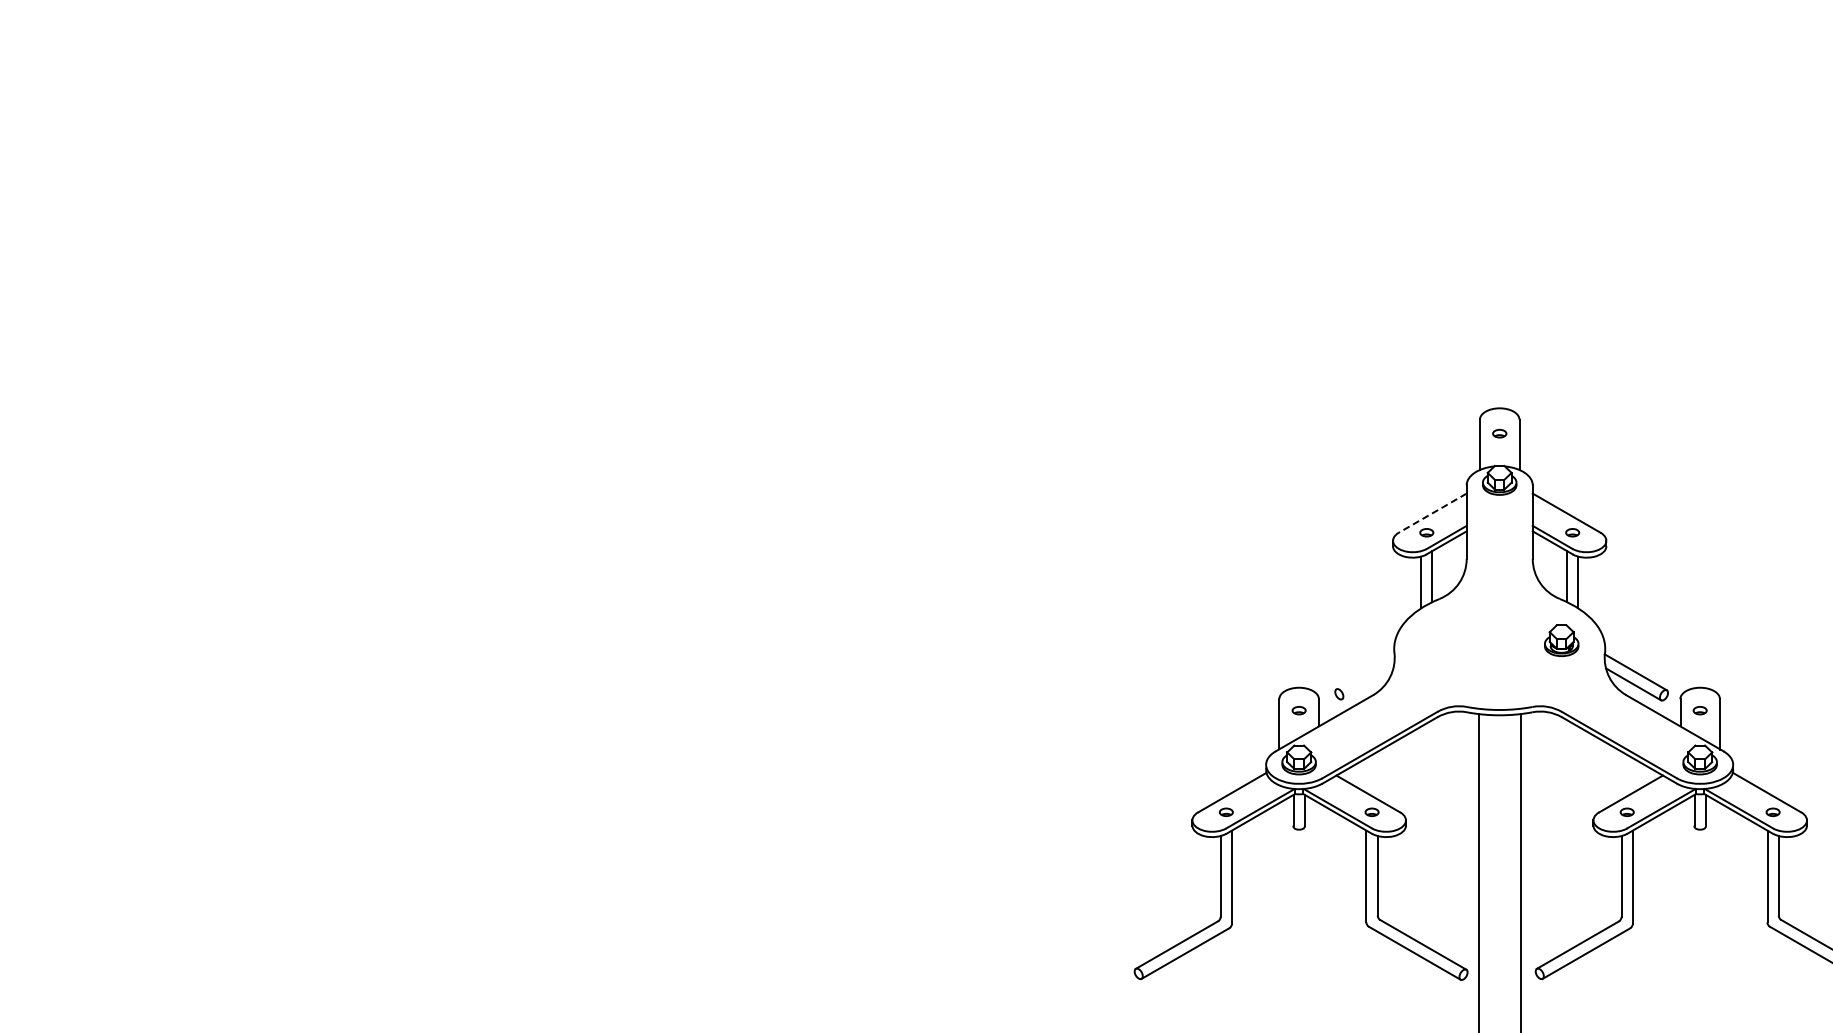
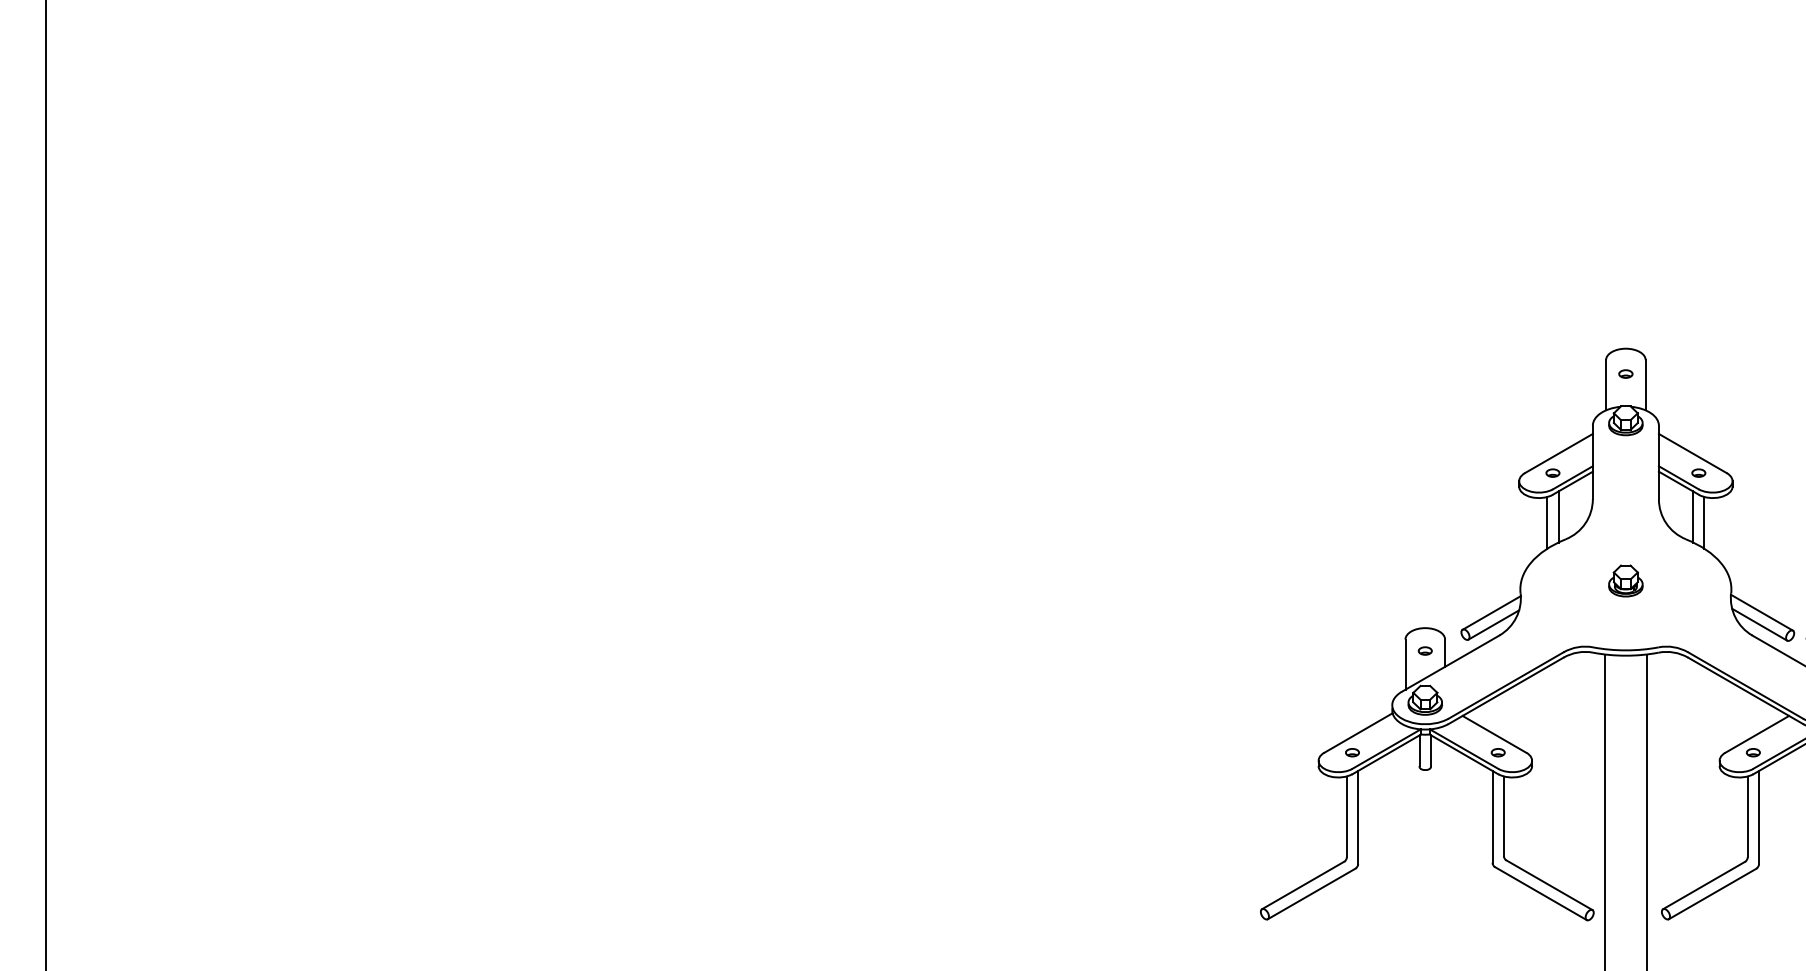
line: (1432, 513) -> (1558, 453), dashed -> solid
part: (1561, 640) -> (1625, 580), moved
line: (1365, 672) -> (1491, 612), added
line: (1367, 684) -> (1493, 624), added

